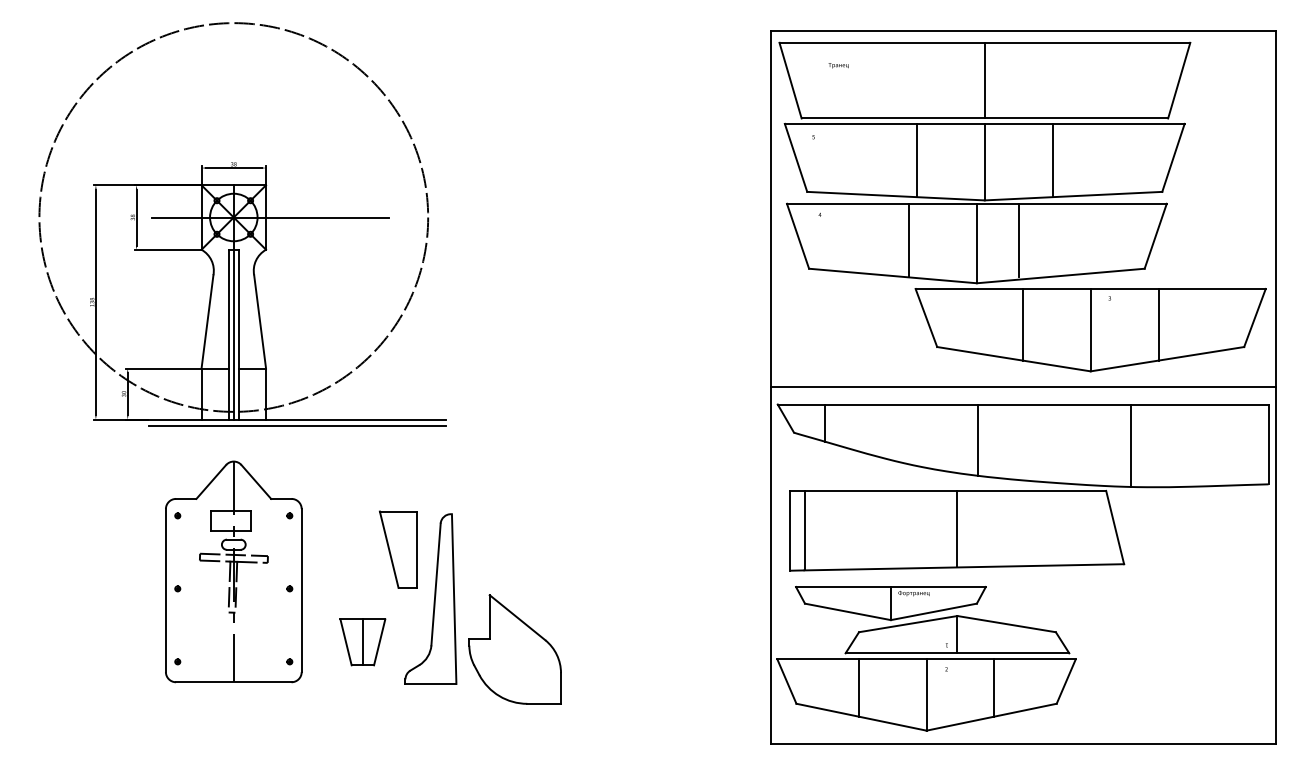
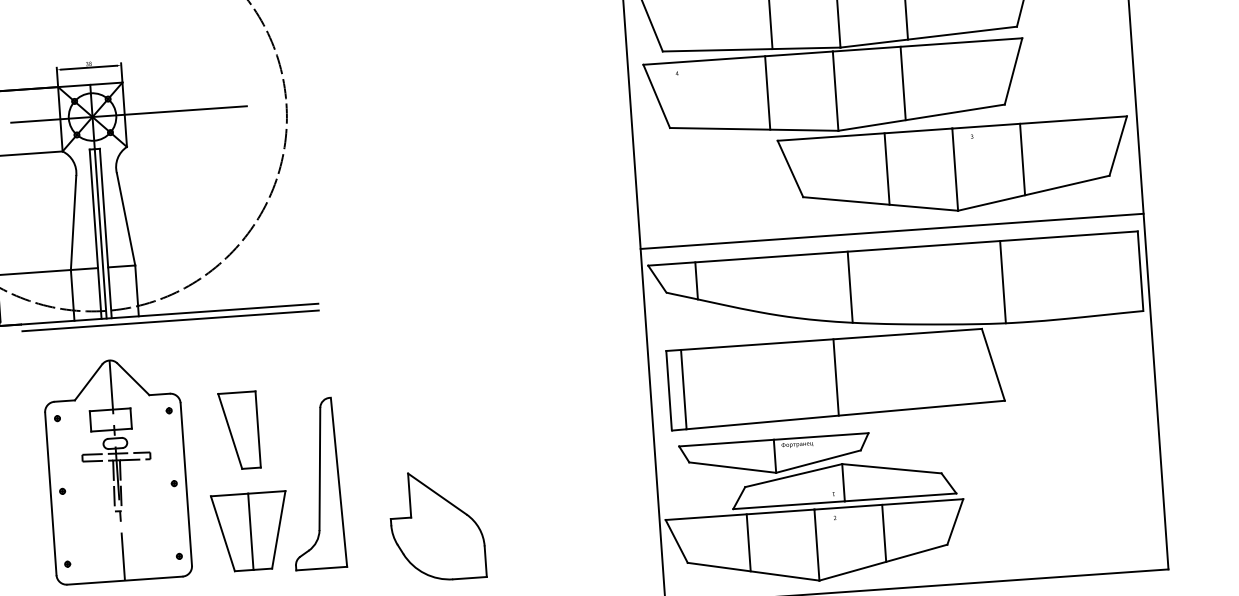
line: (1018, 240) -> (902, 83), moved
part: (398, 549) -> (239, 430), moved
part: (362, 642) -> (250, 532), size x1.67
part: (514, 649) -> (436, 526), moved

